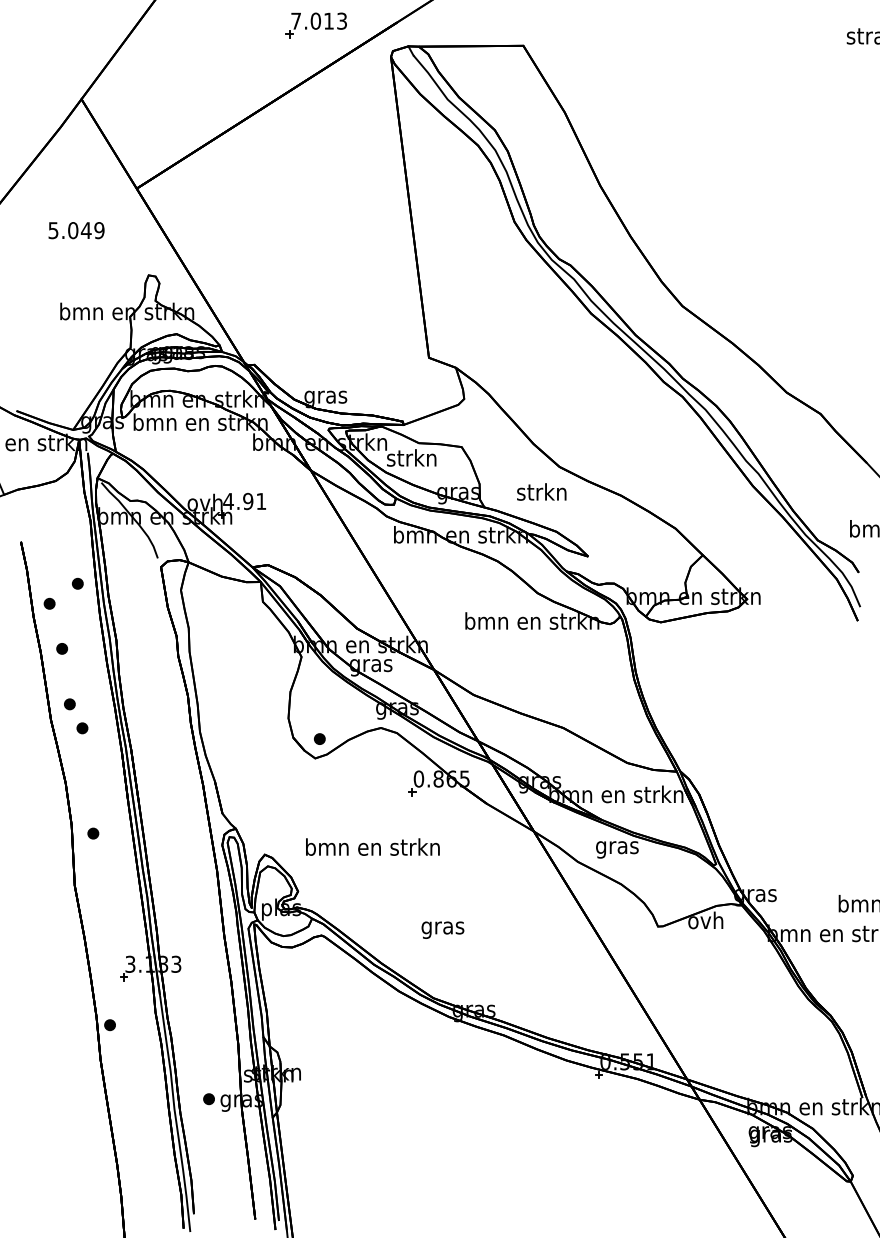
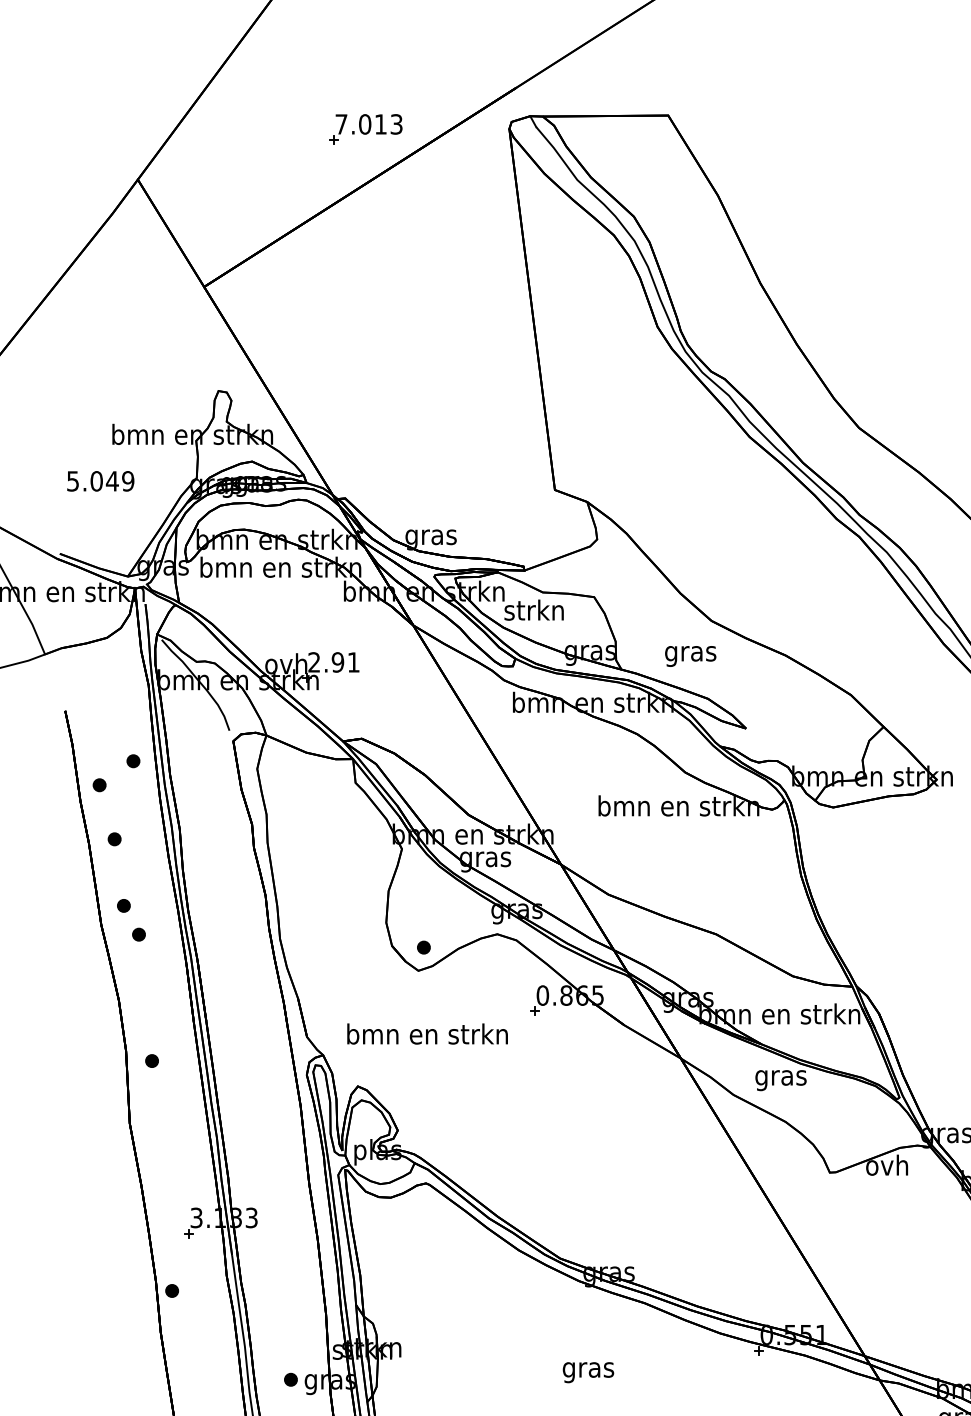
part: (315, 25) -> (364, 129), moved
text: (76, 230) -> (100, 481), moved
text: (541, 494) -> (689, 654), strkn -> gras
text: (228, 500) -> (314, 661), 4.91 -> 2.91
text: (372, 846) -> (427, 1033), moved
text: (442, 929) -> (587, 1371), moved

